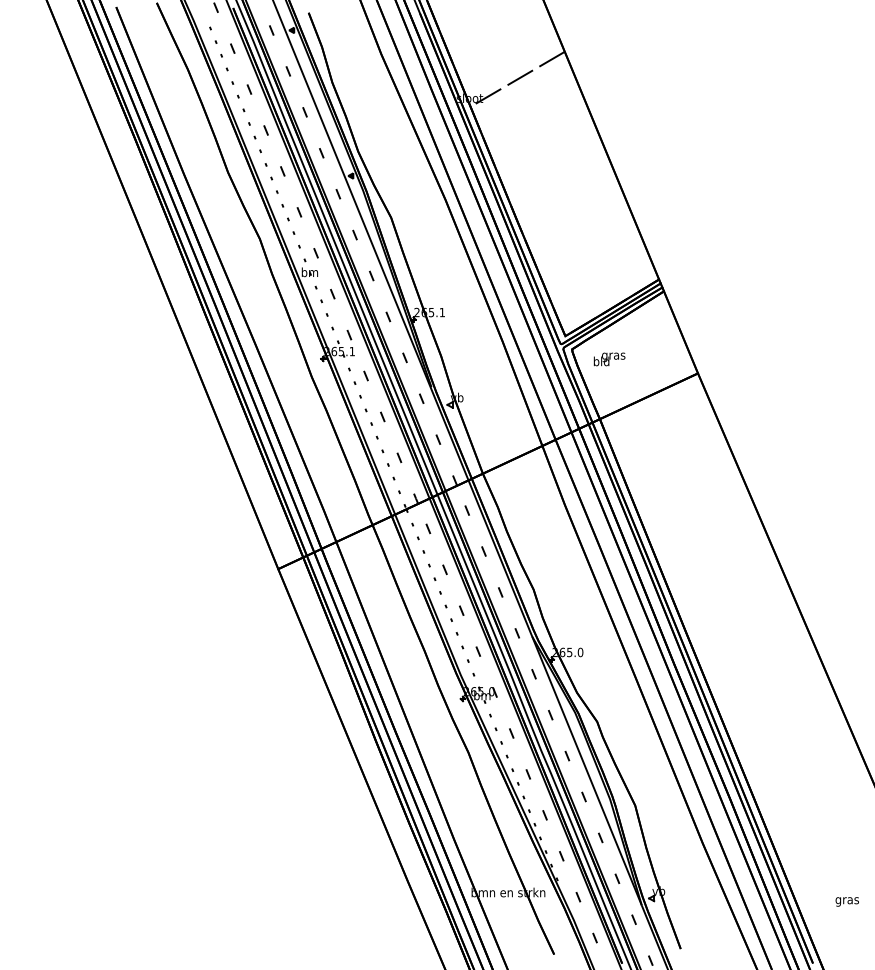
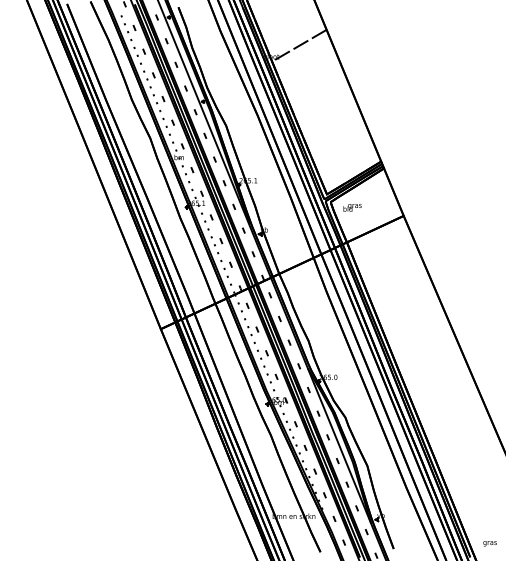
text: (846, 901) -> (489, 543), moved

